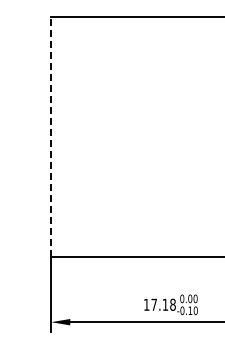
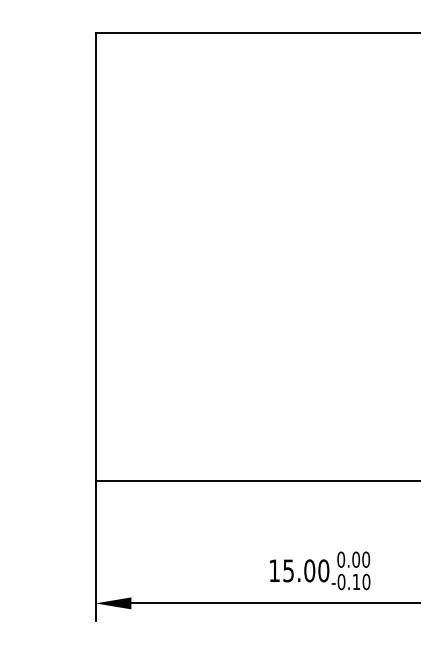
line: (51, 137) -> (96, 257), dashed -> solid
text: (163, 304) -> (306, 570), 17.18 -> 15.00

